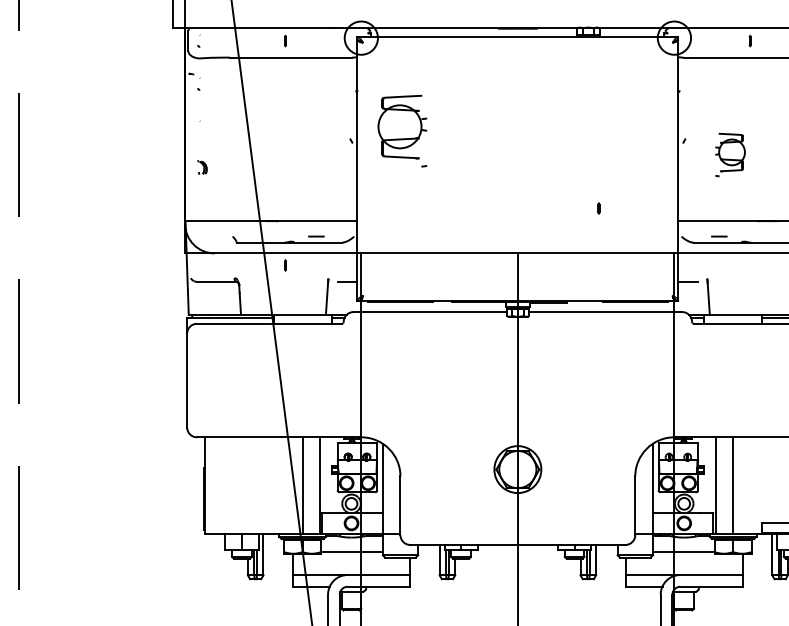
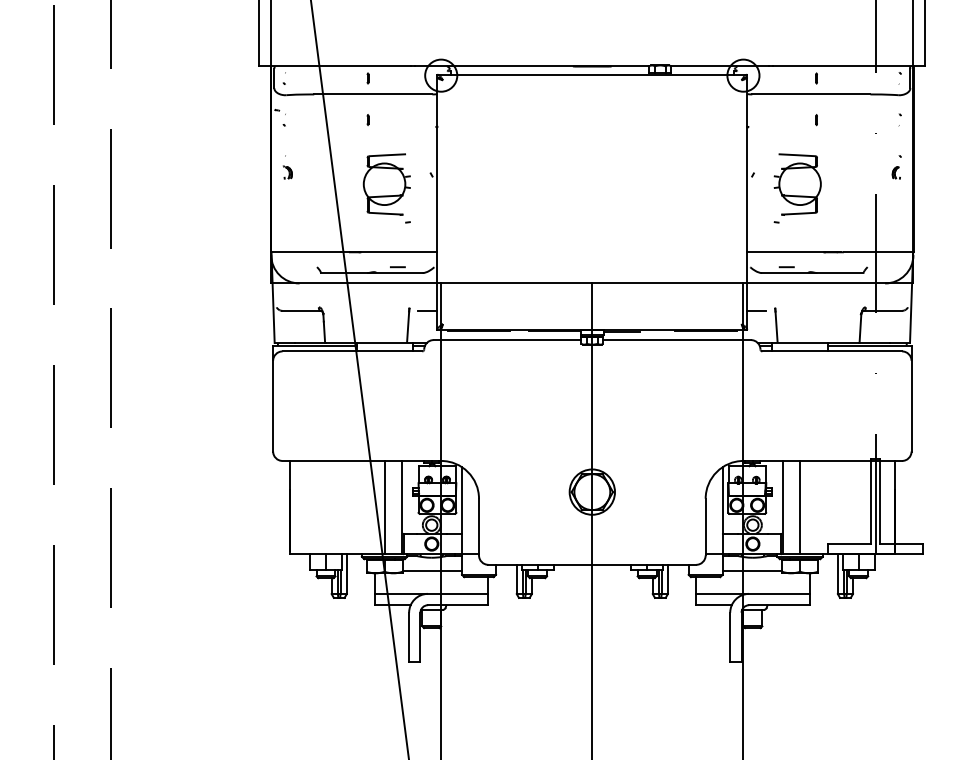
part: (402, 131) -> (386, 188), moved
part: (730, 155) -> (797, 188), size x1.67
part: (202, 167) -> (287, 172), moved
line: (598, 208) -> (816, 120), moved
part: (284, 264) -> (367, 119), moved

